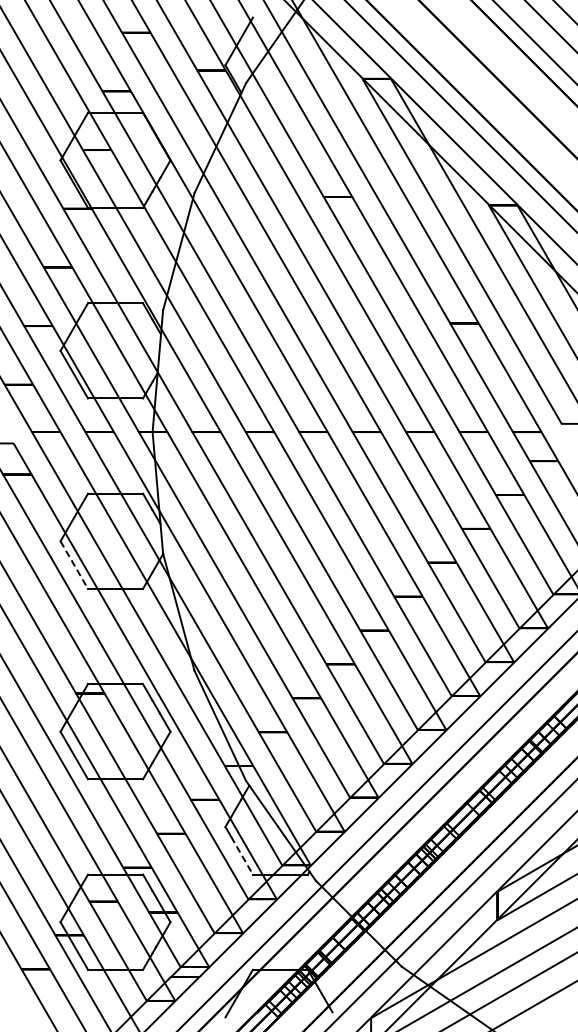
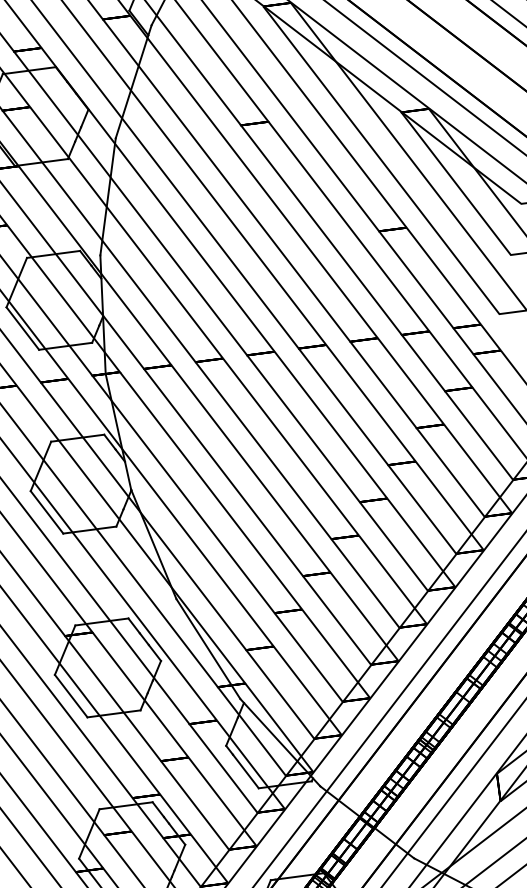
line: (74, 565) -> (47, 512), dashed -> solid
line: (242, 855) -> (246, 771), dashed -> solid

